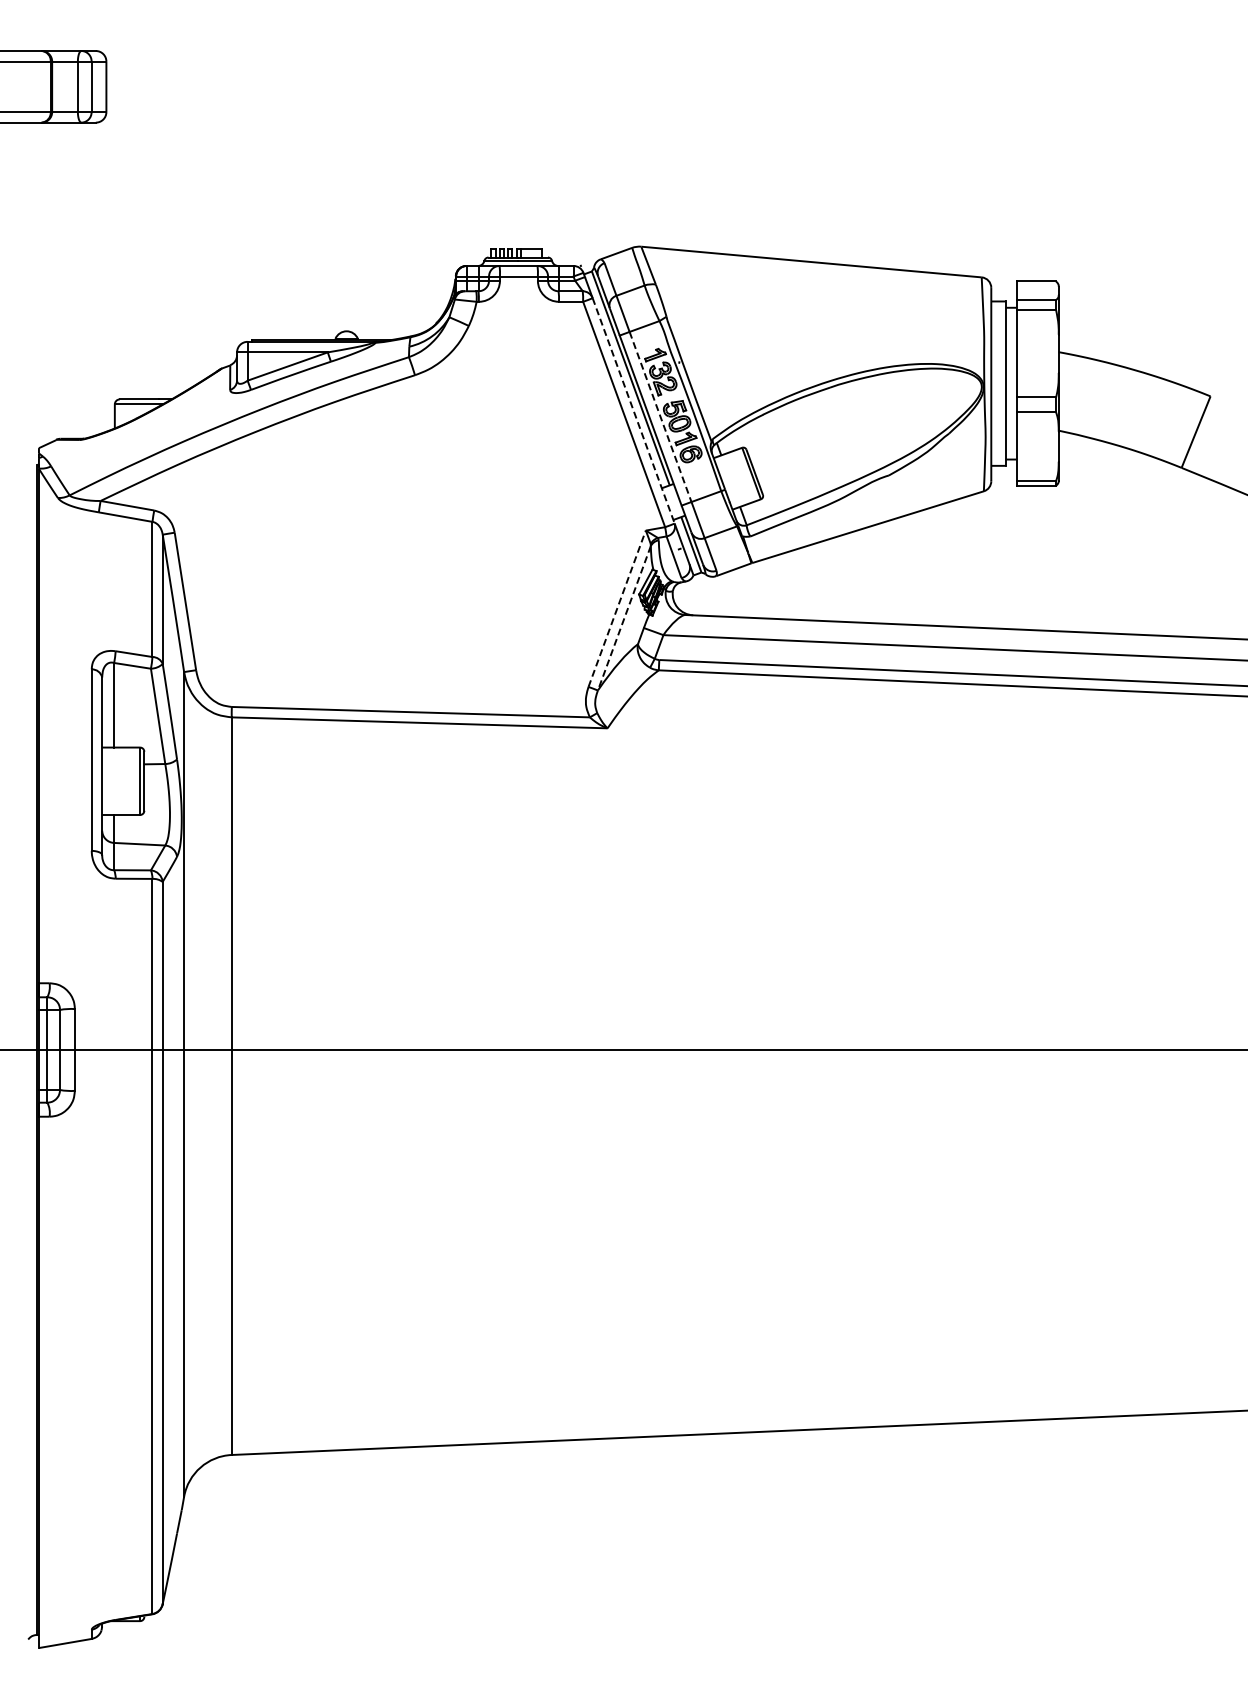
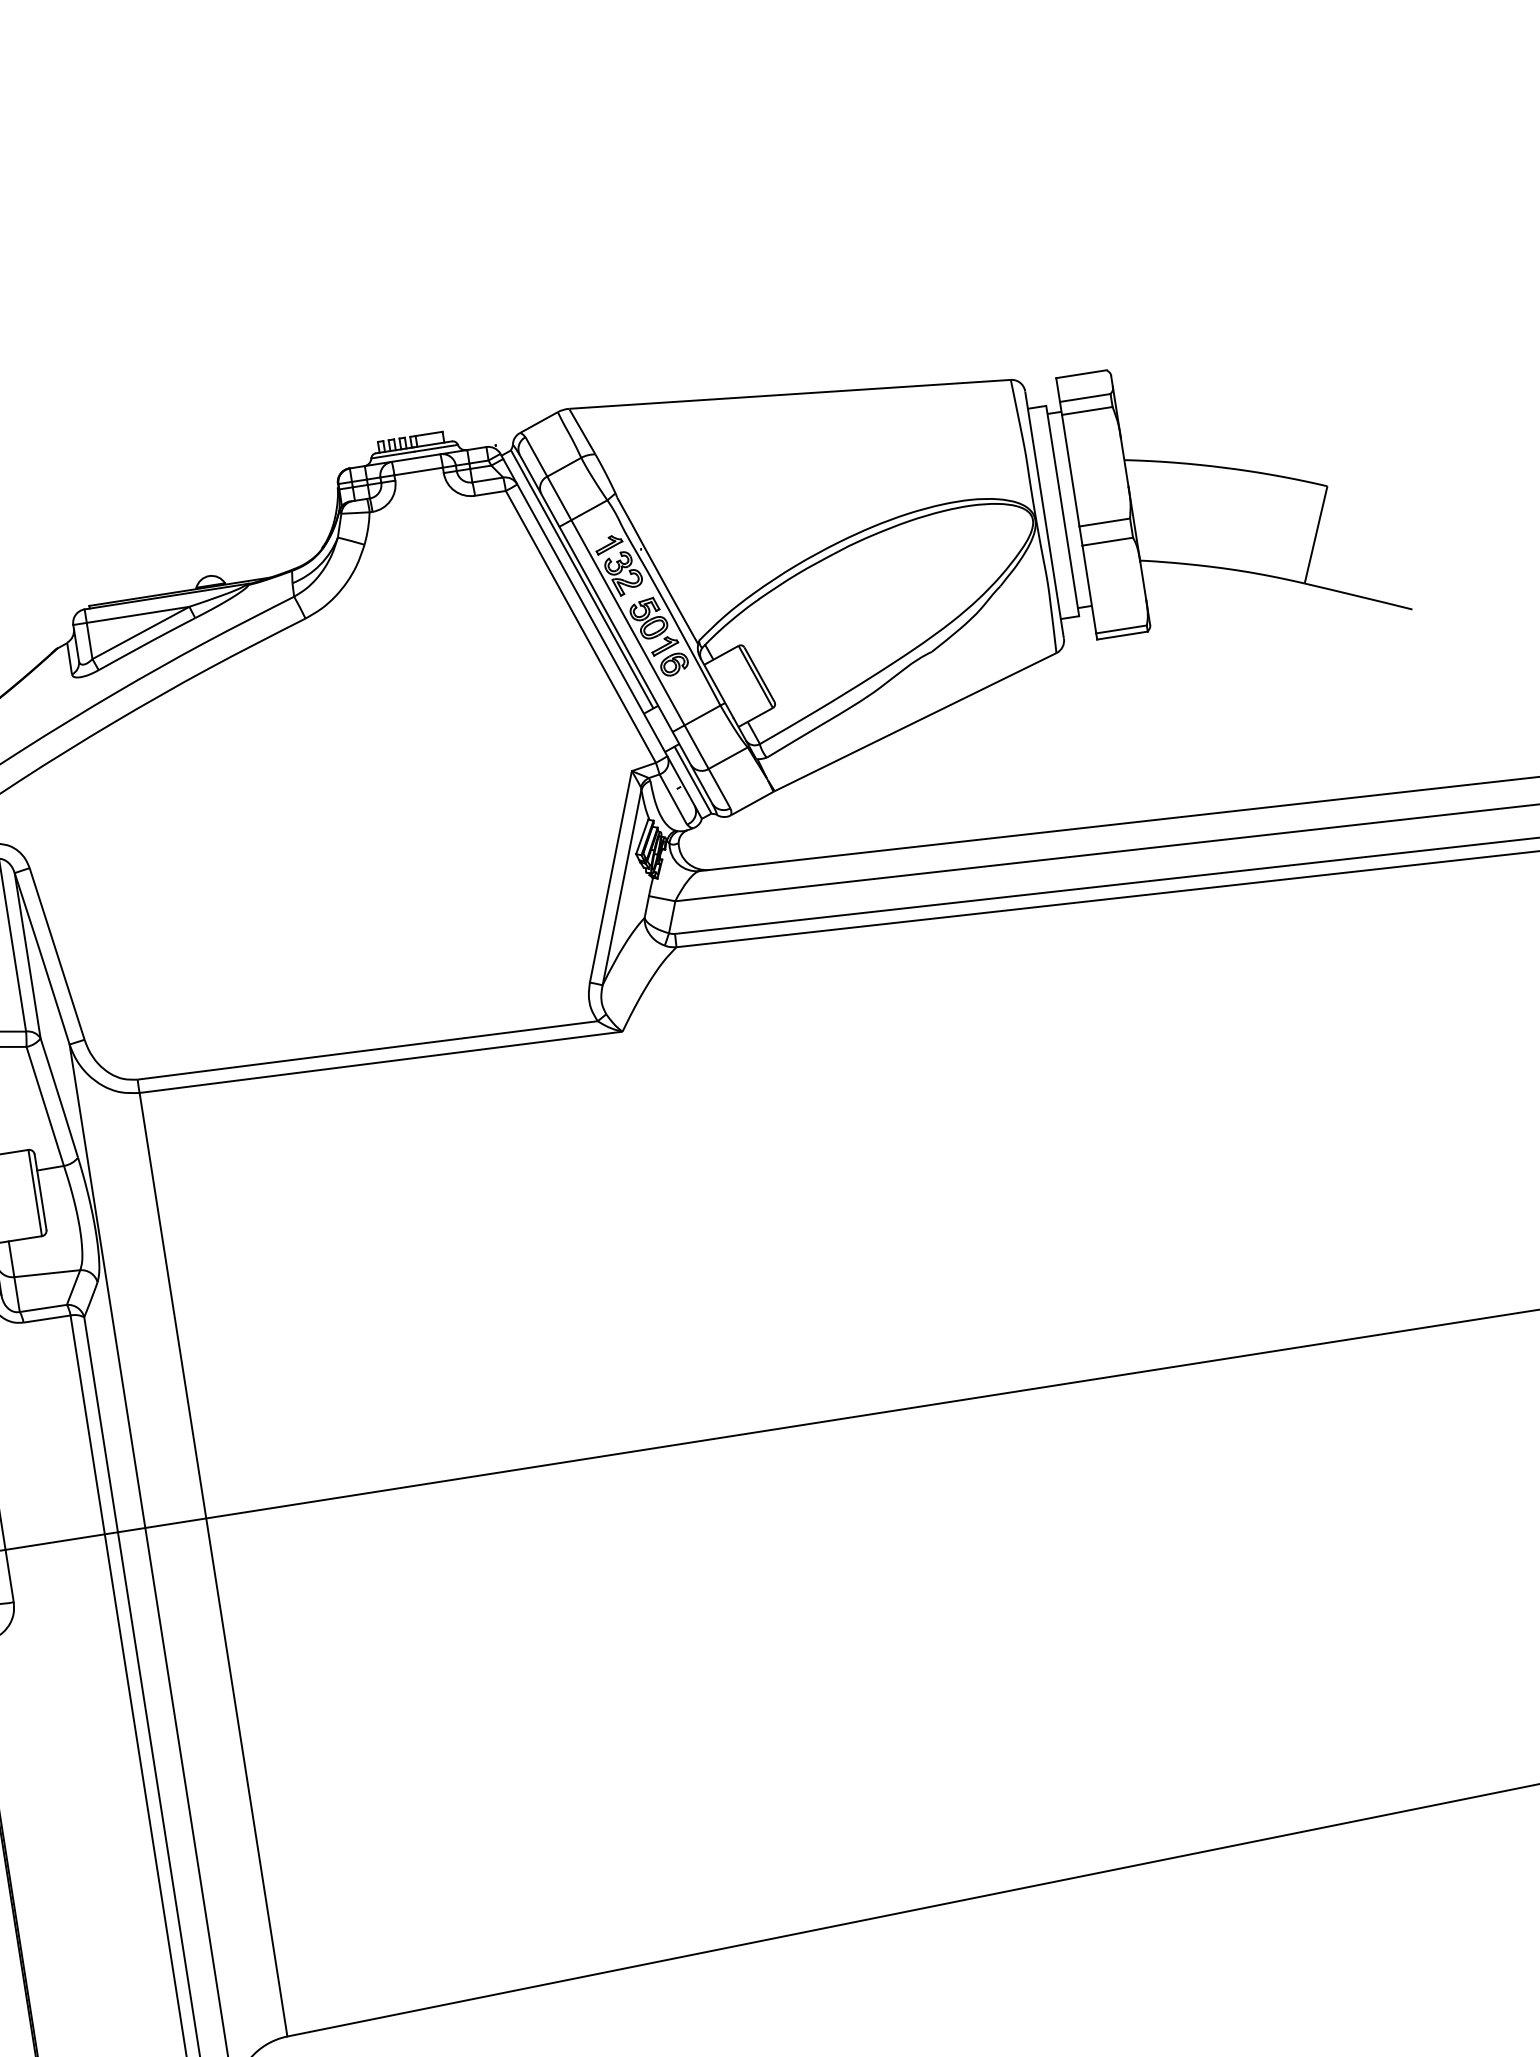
line: (633, 410) -> (592, 619), dashed -> solid
line: (660, 417) -> (628, 623), dashed -> solid
line: (617, 608) -> (611, 876), dashed -> solid
line: (624, 618) -> (622, 887), dashed -> solid

